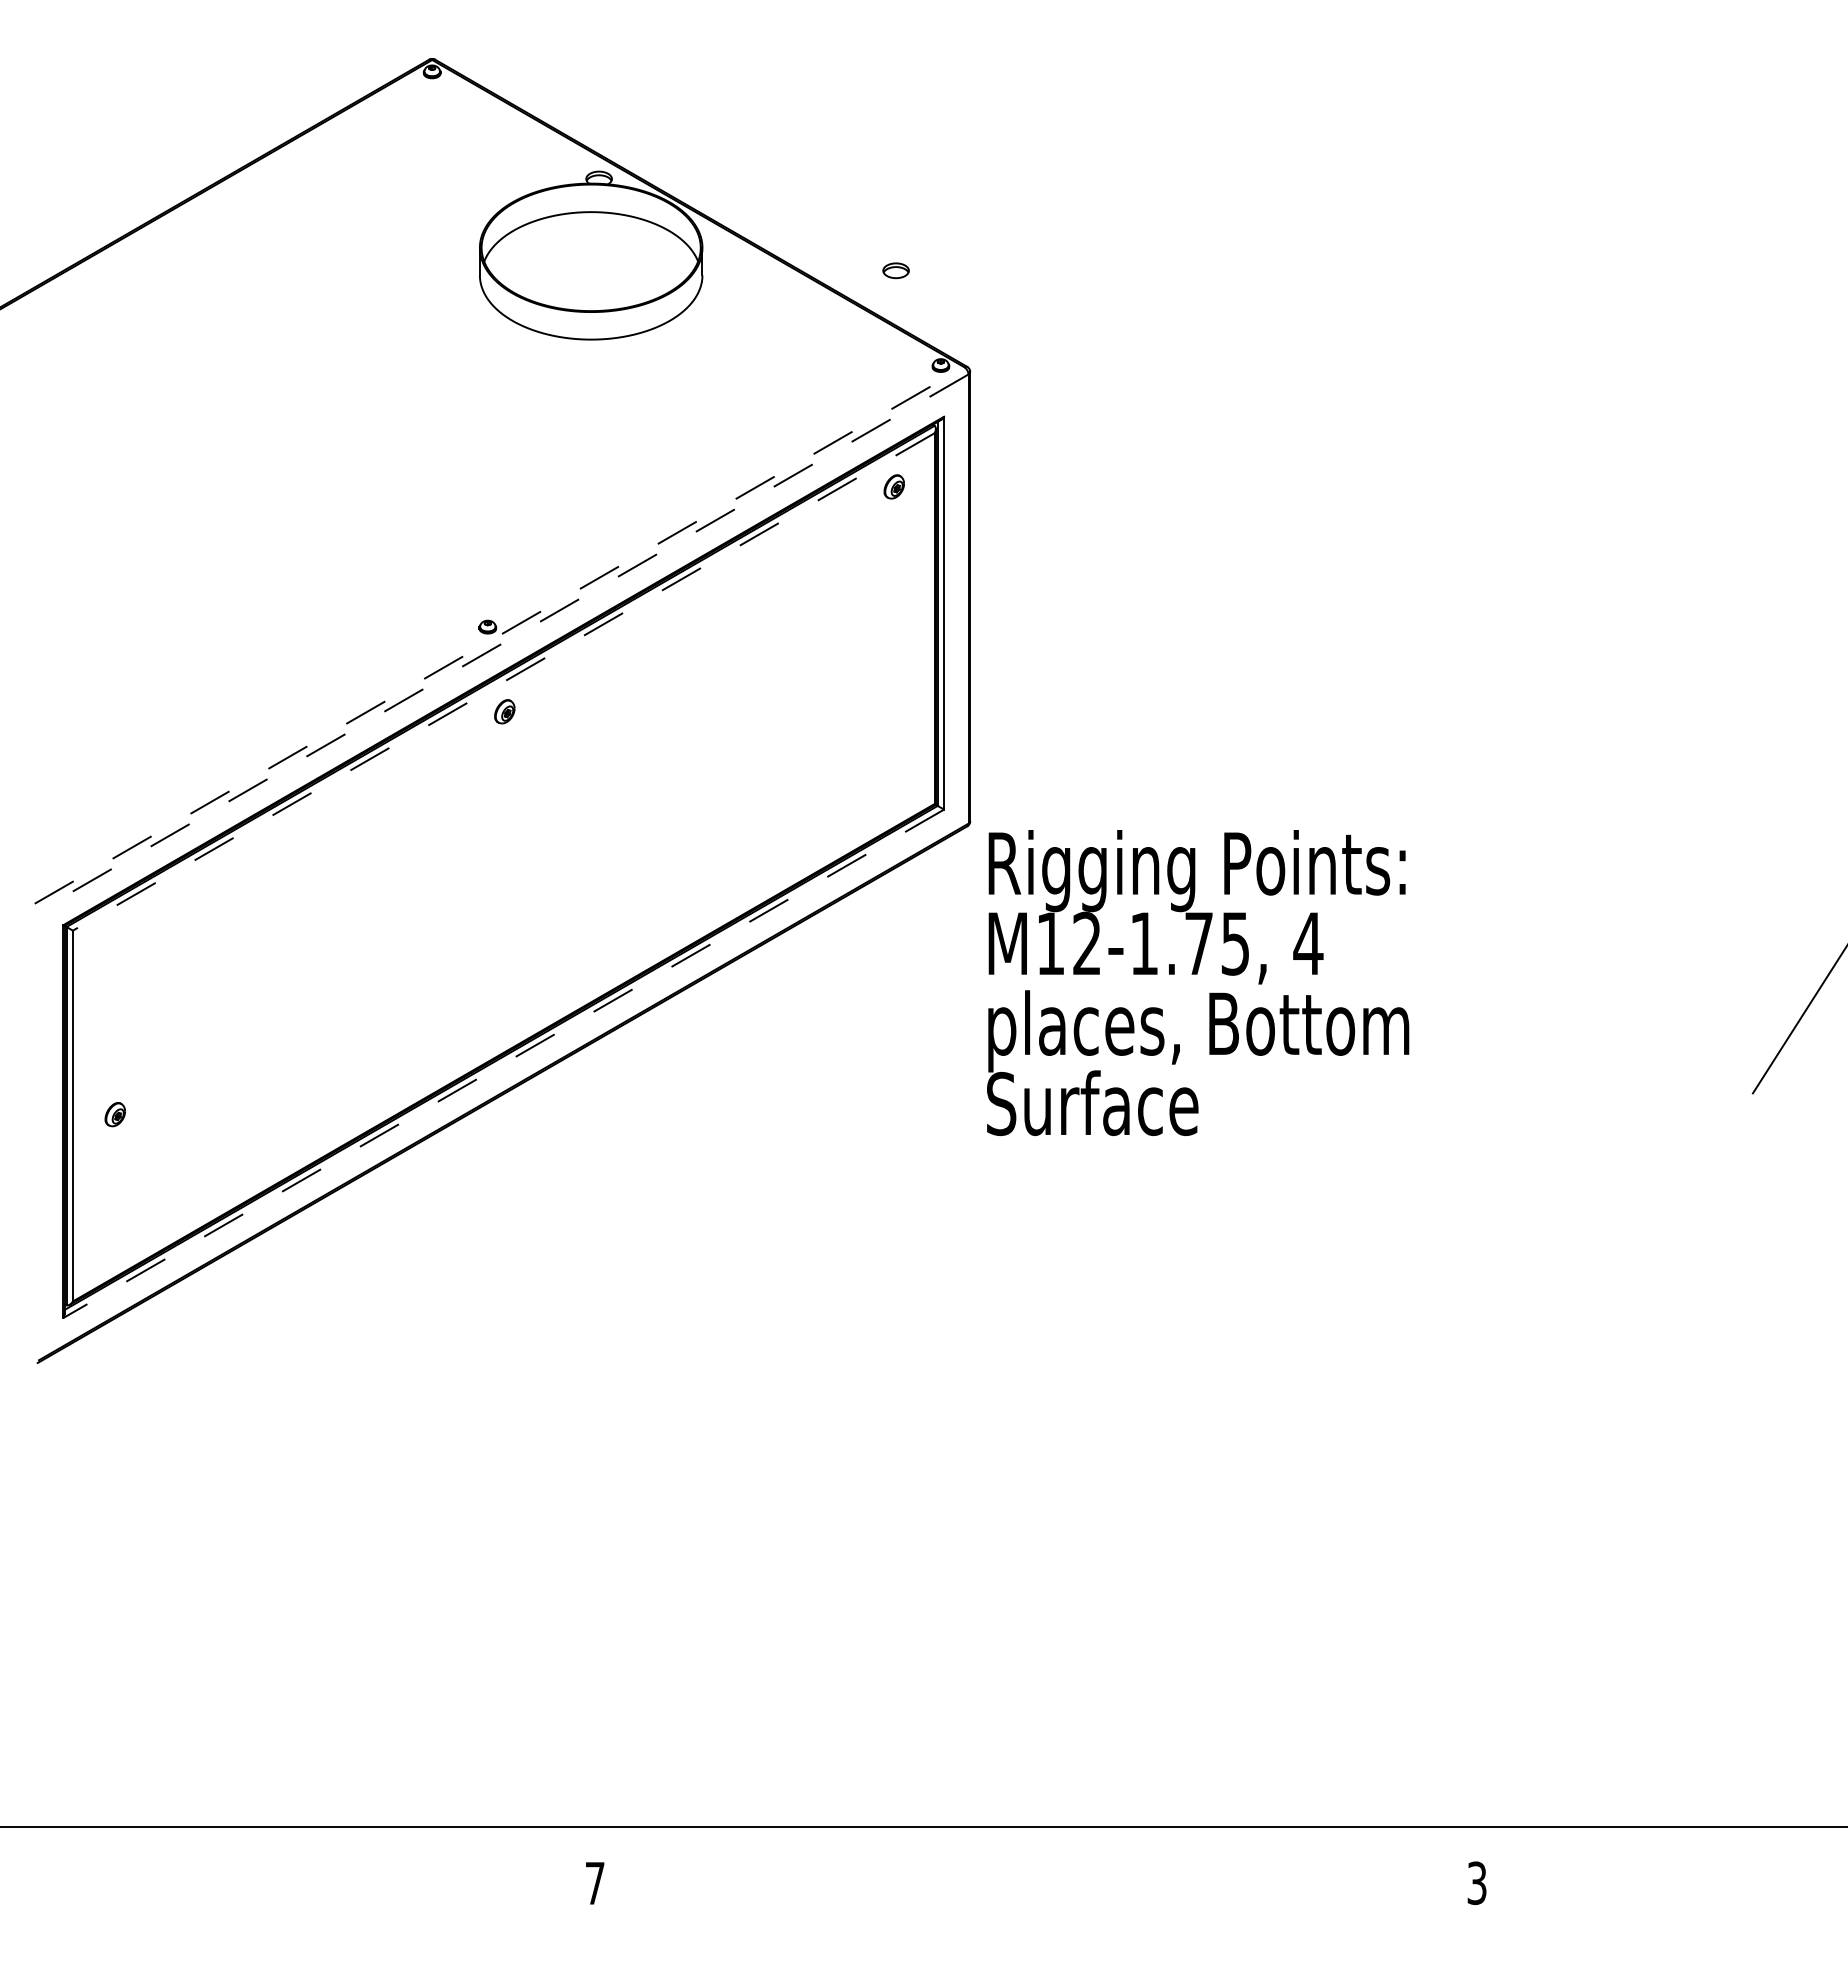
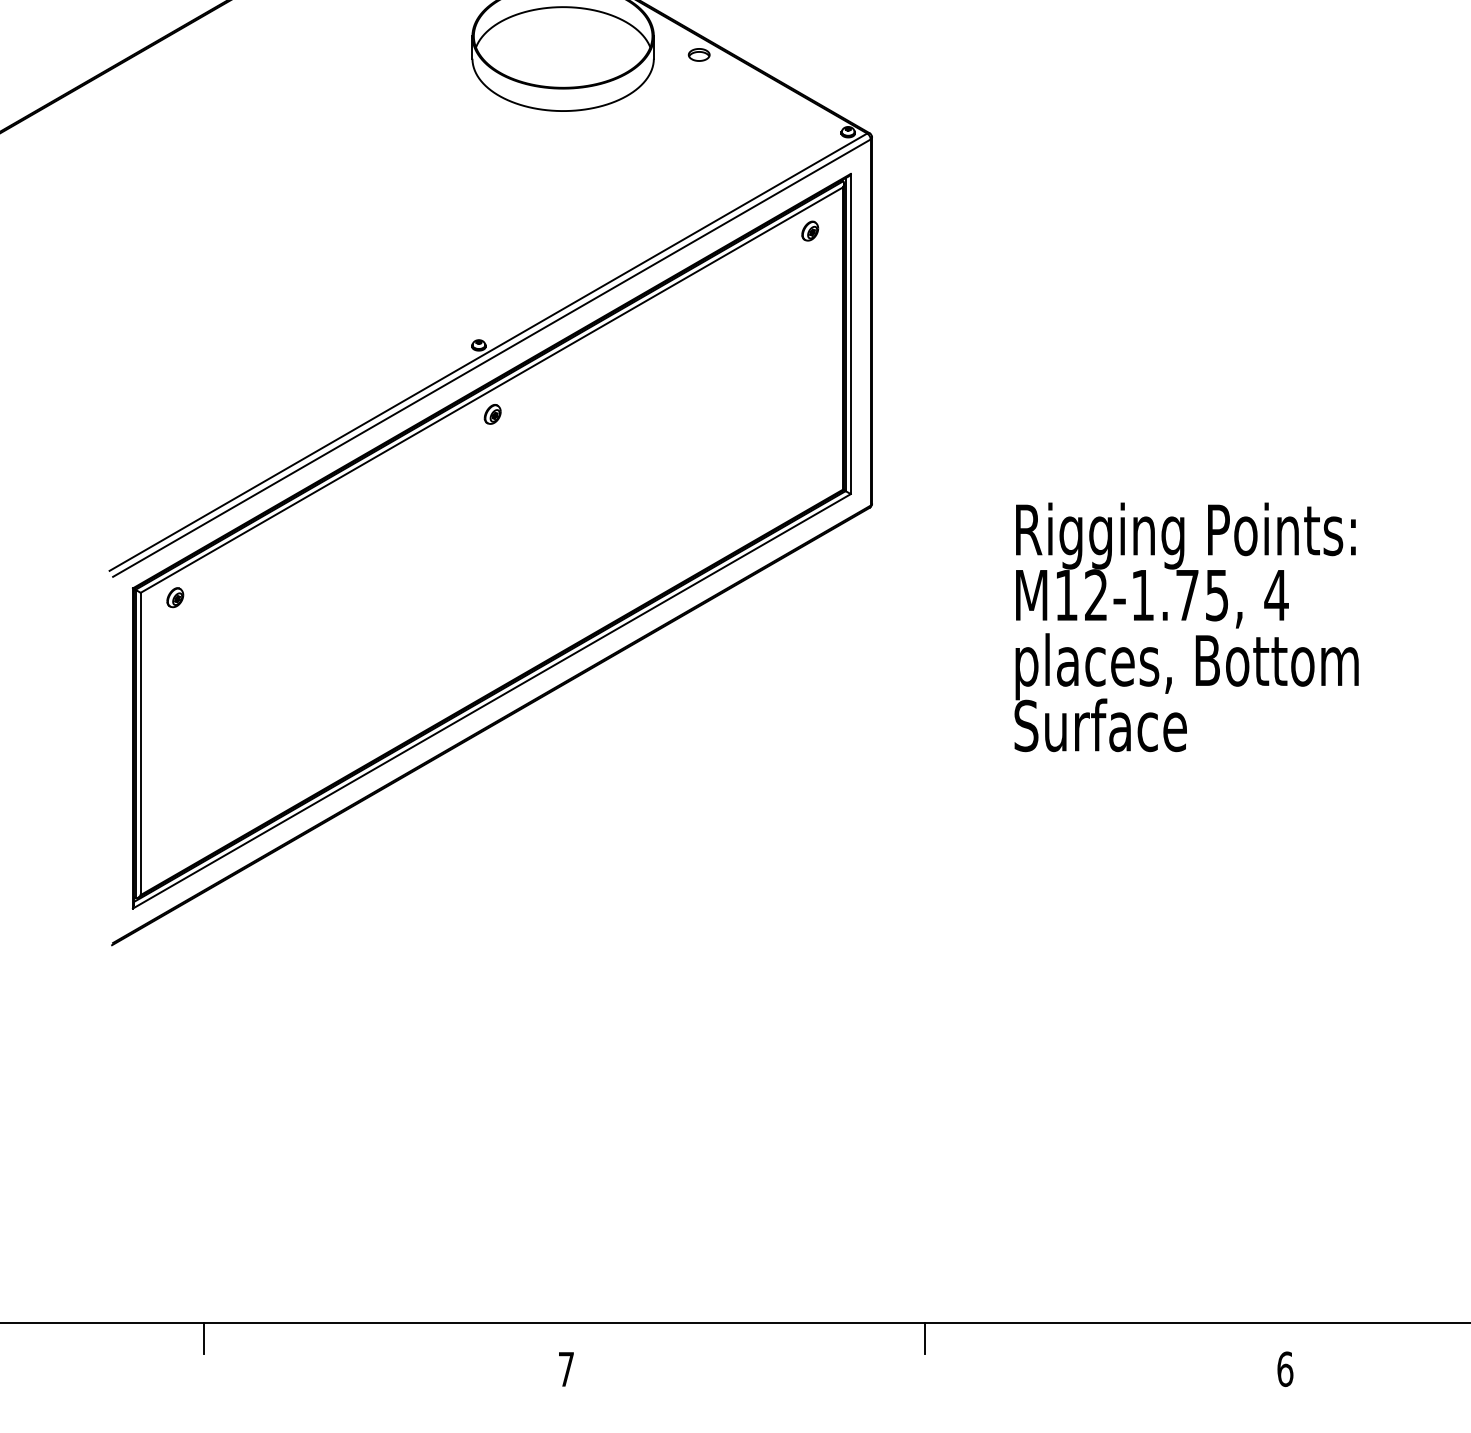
part: (895, 270) -> (698, 54), moved
line: (499, 635) -> (488, 352), dashed -> solid
line: (503, 642) -> (491, 357), dashed -> solid
line: (503, 682) -> (491, 390), dashed -> solid
text: (1198, 983) -> (1186, 627), moved
line: (503, 1064) -> (491, 701), dashed -> solid
part: (114, 1114) -> (174, 597), moved
line: (149, 1845) -> (203, 1338), added
line: (1035, 1845) -> (925, 1338), added
text: (1477, 1883) -> (1285, 1369), 3 -> 6

